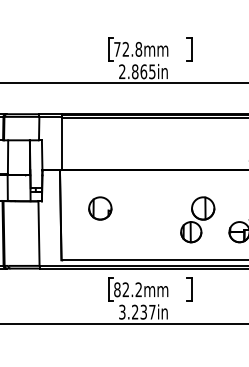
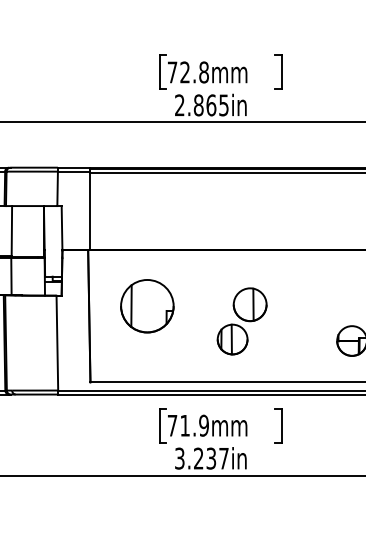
part: (100, 208) -> (147, 306), size x1.6
part: (197, 219) -> (241, 320), moved
text: (128, 289) -> (188, 425), 82.2mm -> 71.9mm

